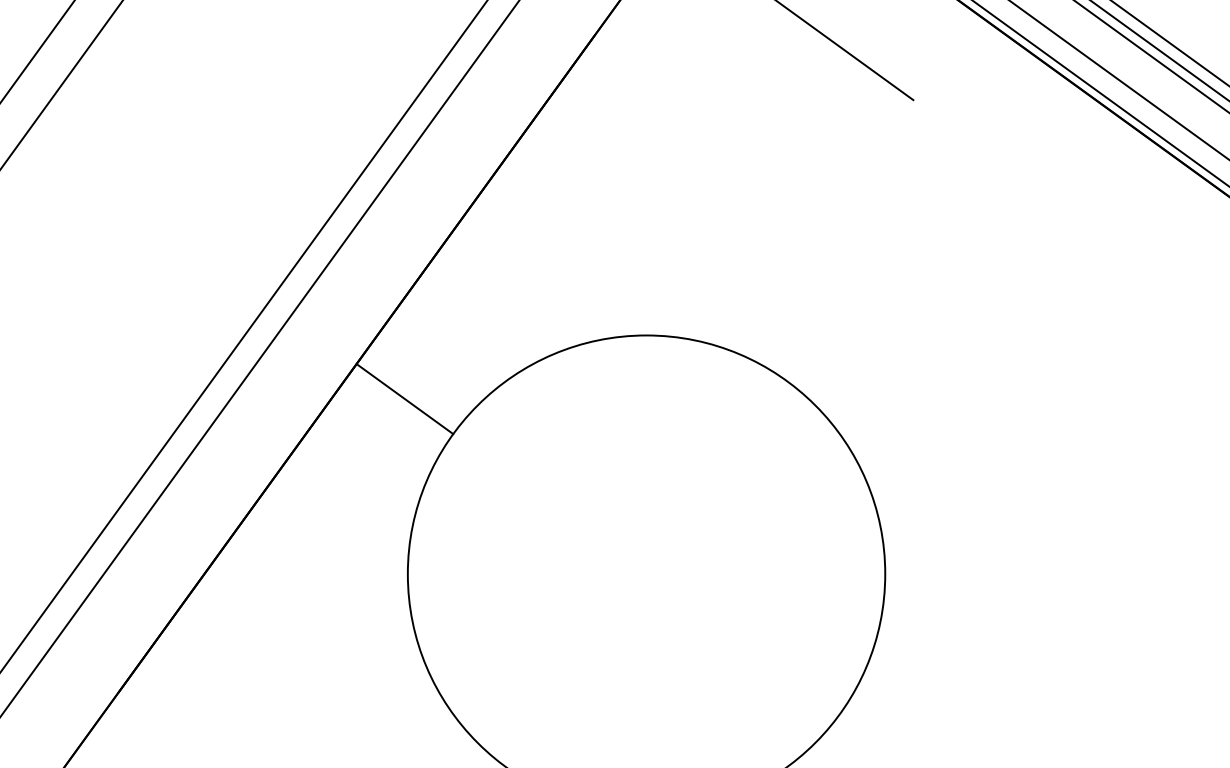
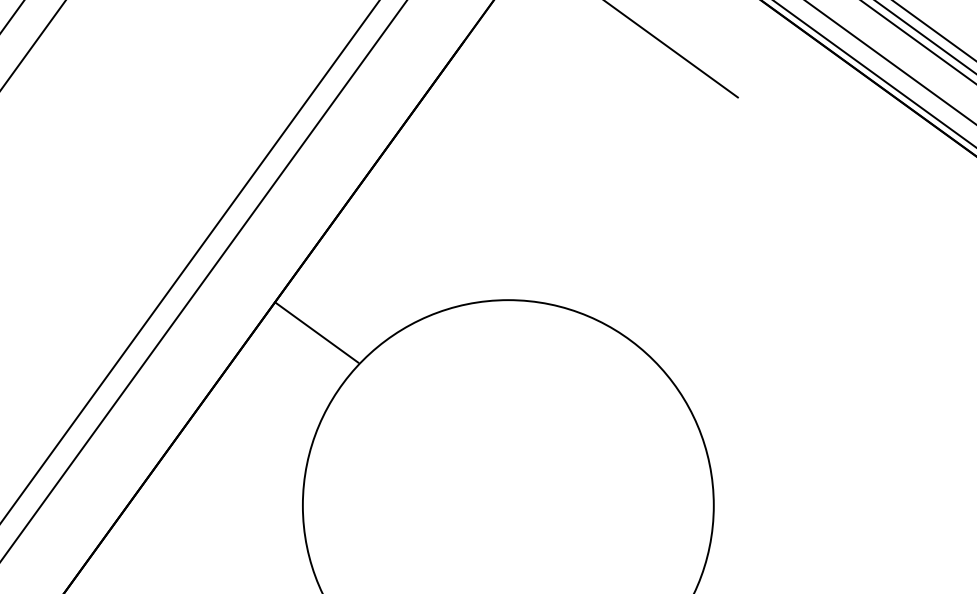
line: (404, 399) -> (316, 332), moved

